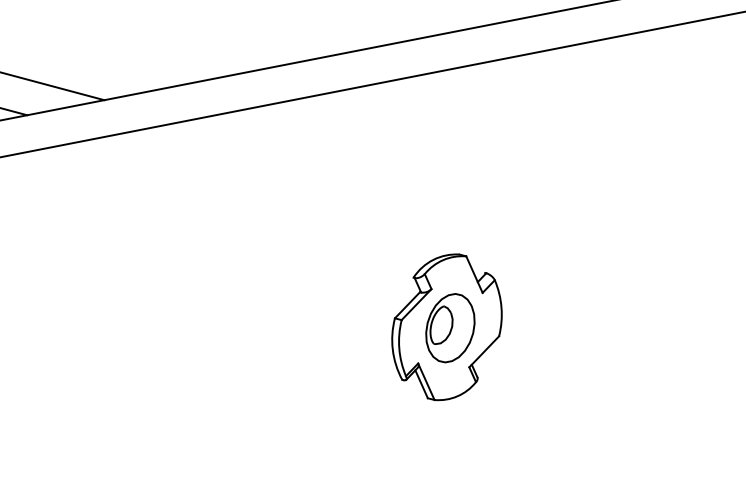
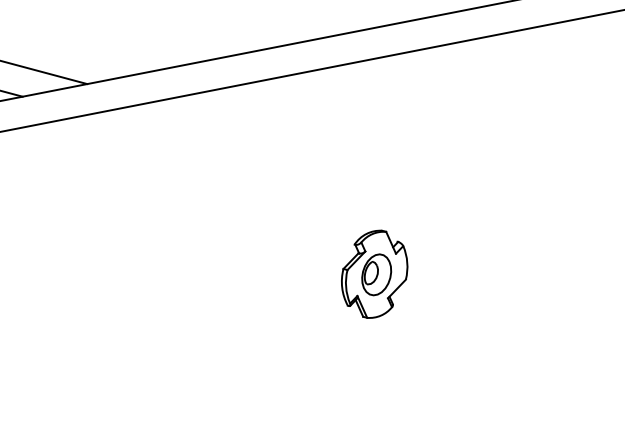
part: (446, 326) -> (374, 273), size x0.71

